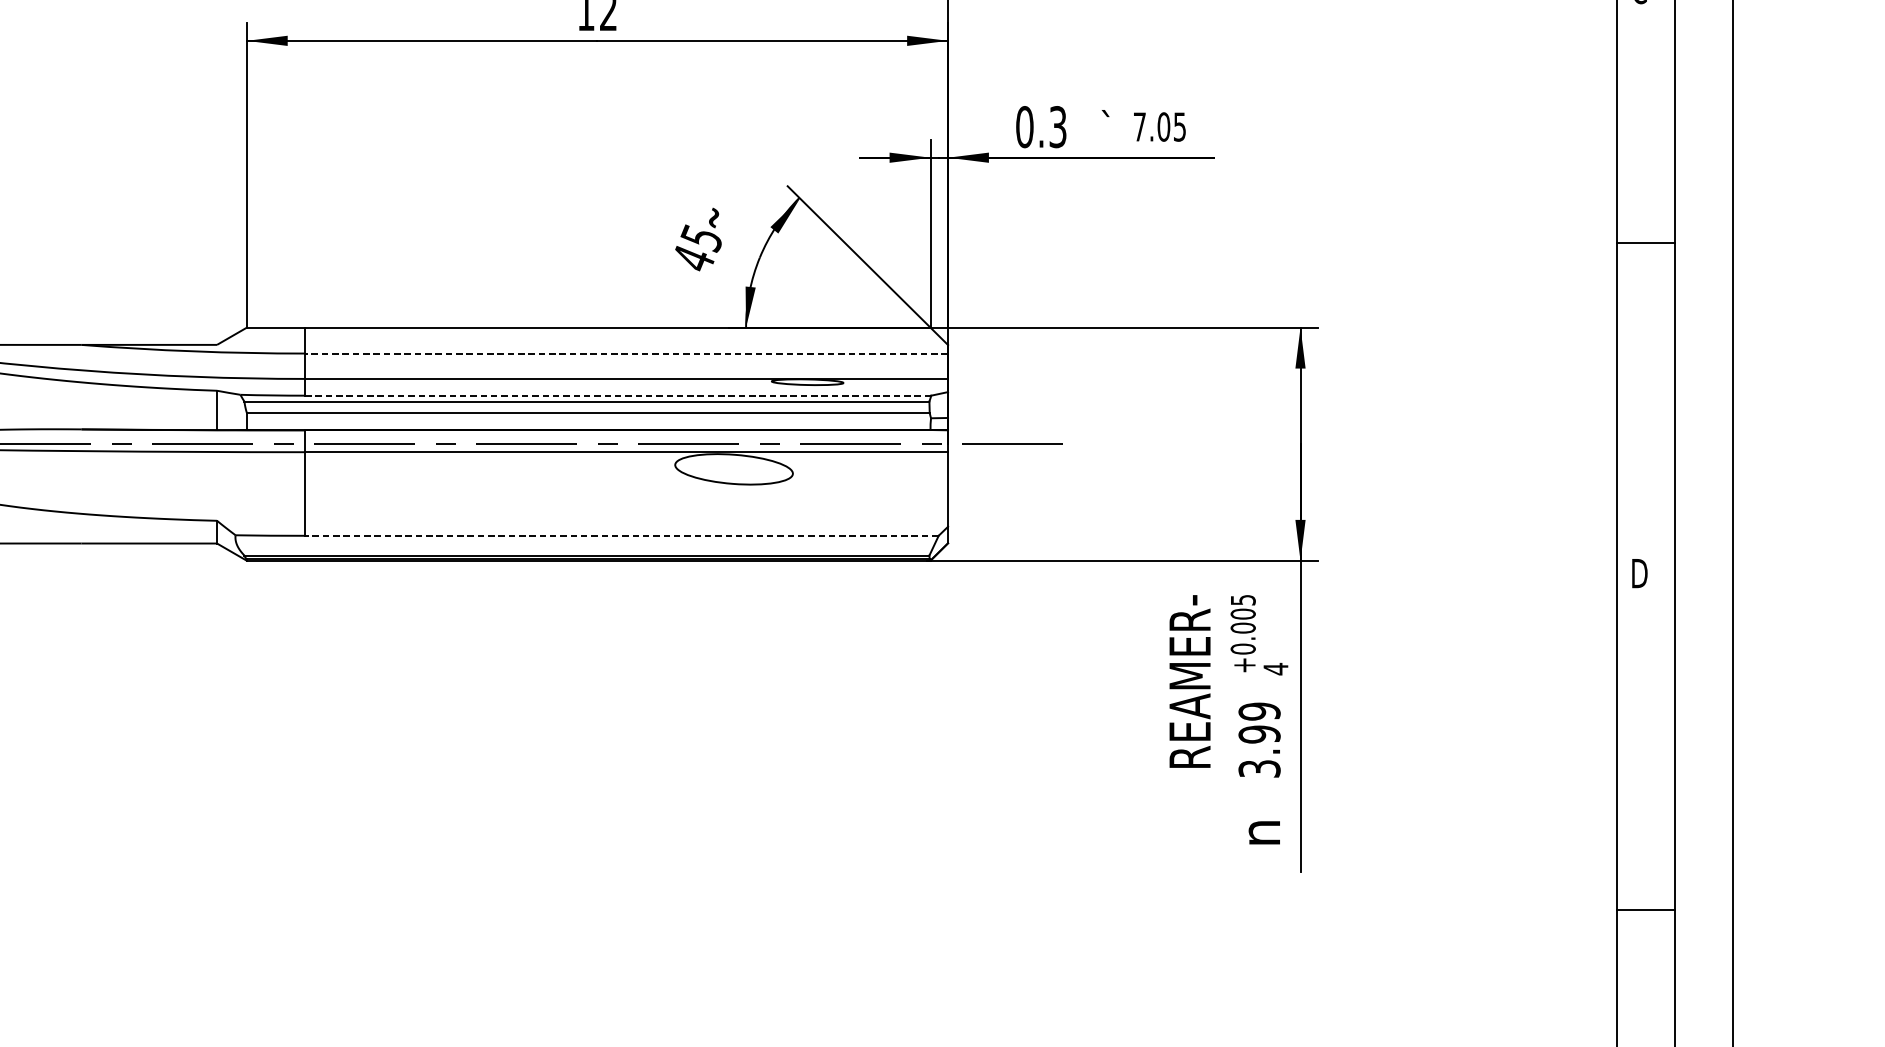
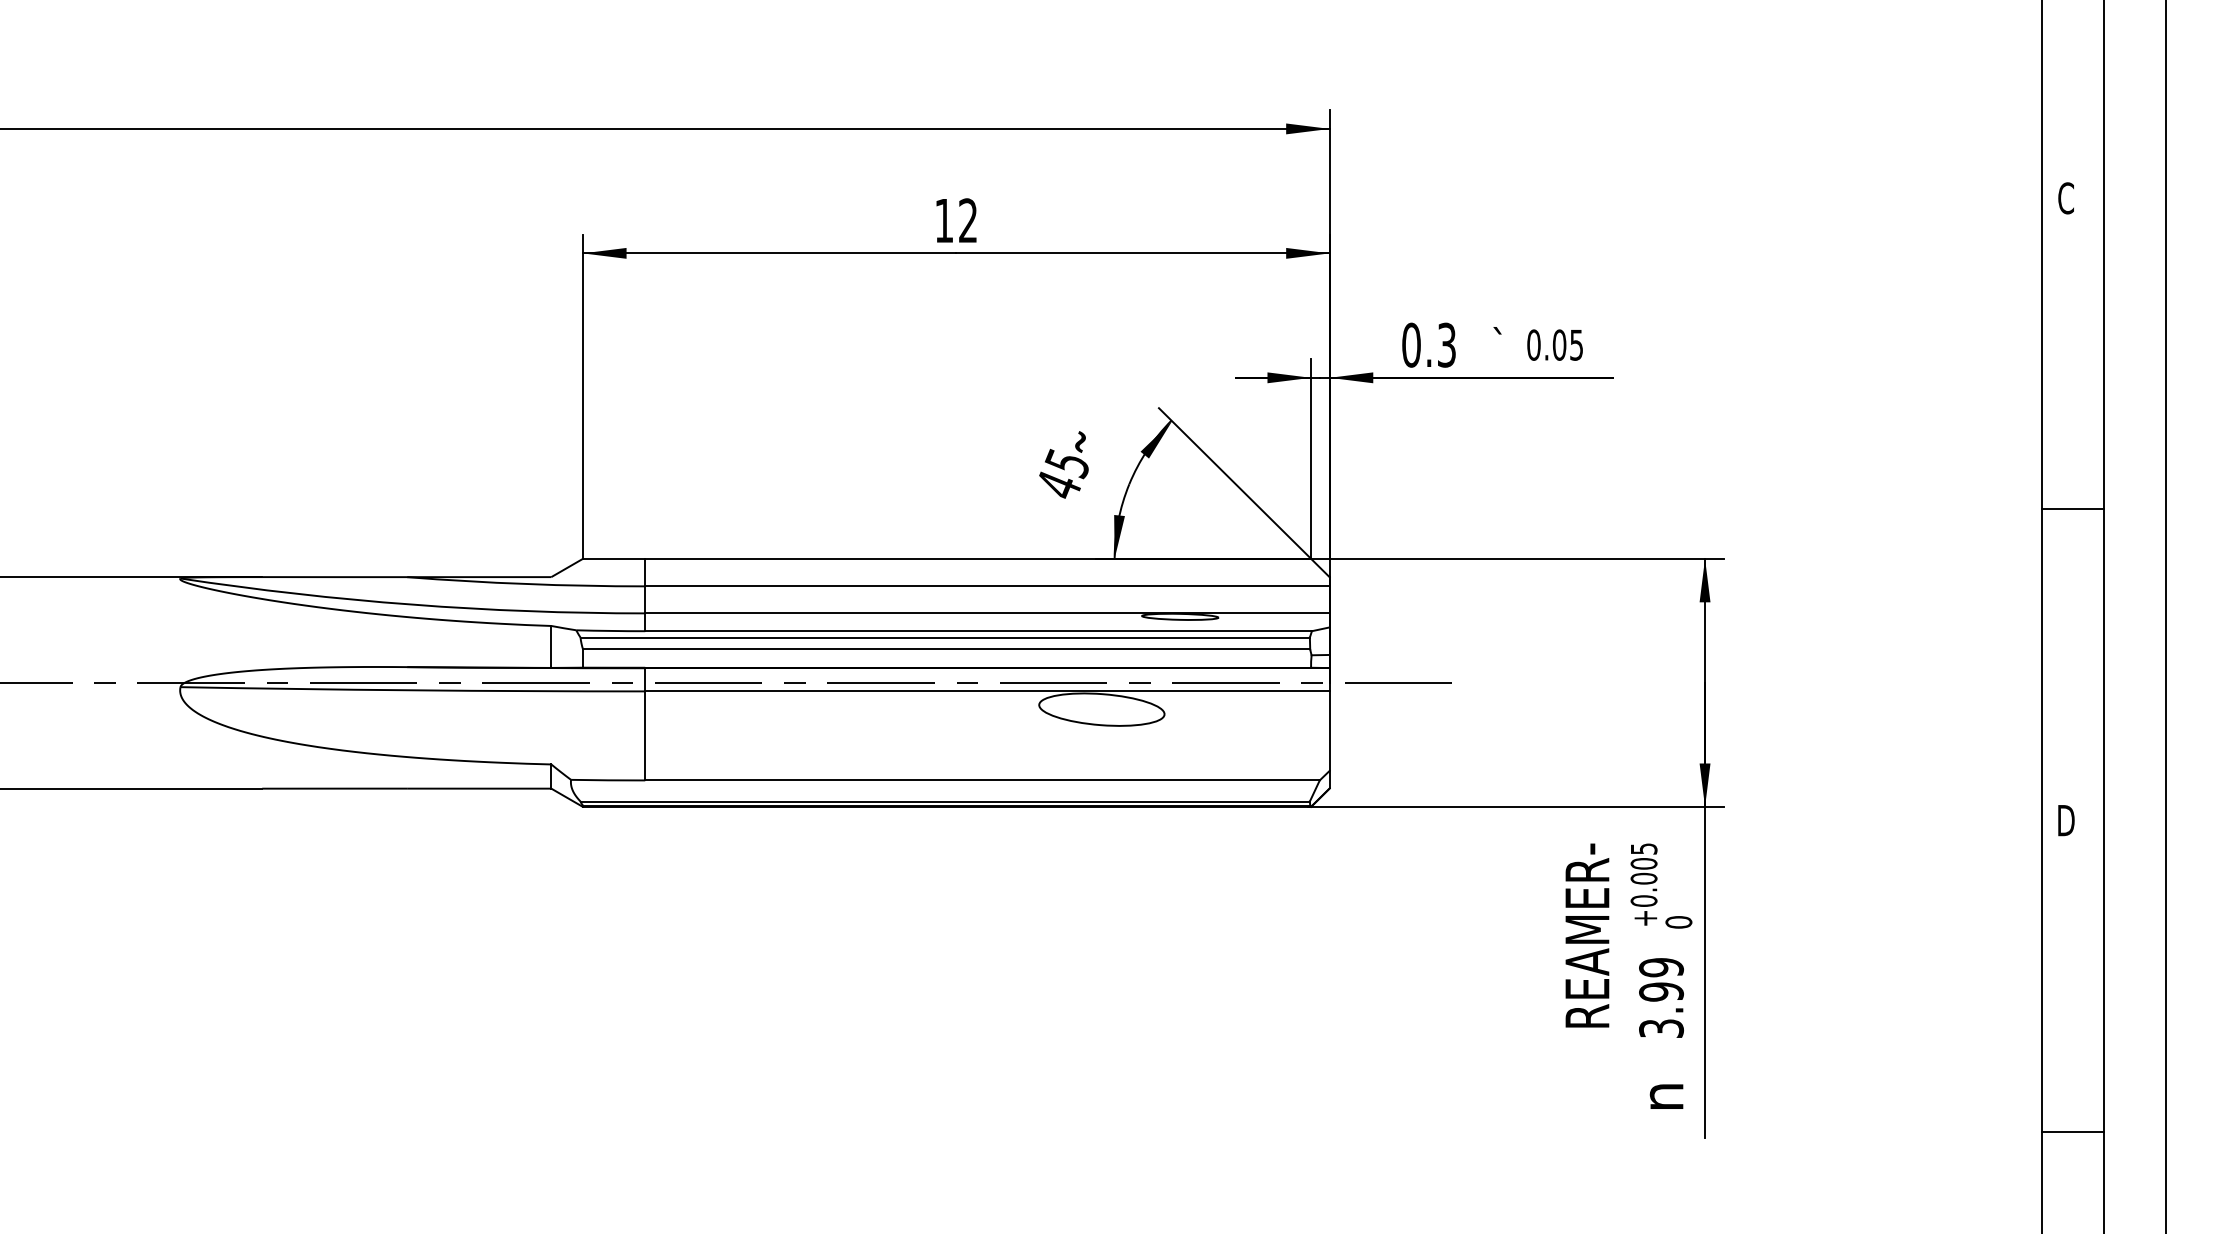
text: (1139, 126) -> (1533, 344), 7.05 -> 0.05
line: (1645, 242) -> (2072, 509), moved
line: (626, 353) -> (987, 586), dashed -> solid
line: (618, 395) -> (978, 631), dashed -> solid
line: (621, 535) -> (982, 780), dashed -> solid
text: (1275, 669) -> (1678, 922), 4 -> 0
line: (1645, 909) -> (2072, 1131), moved

